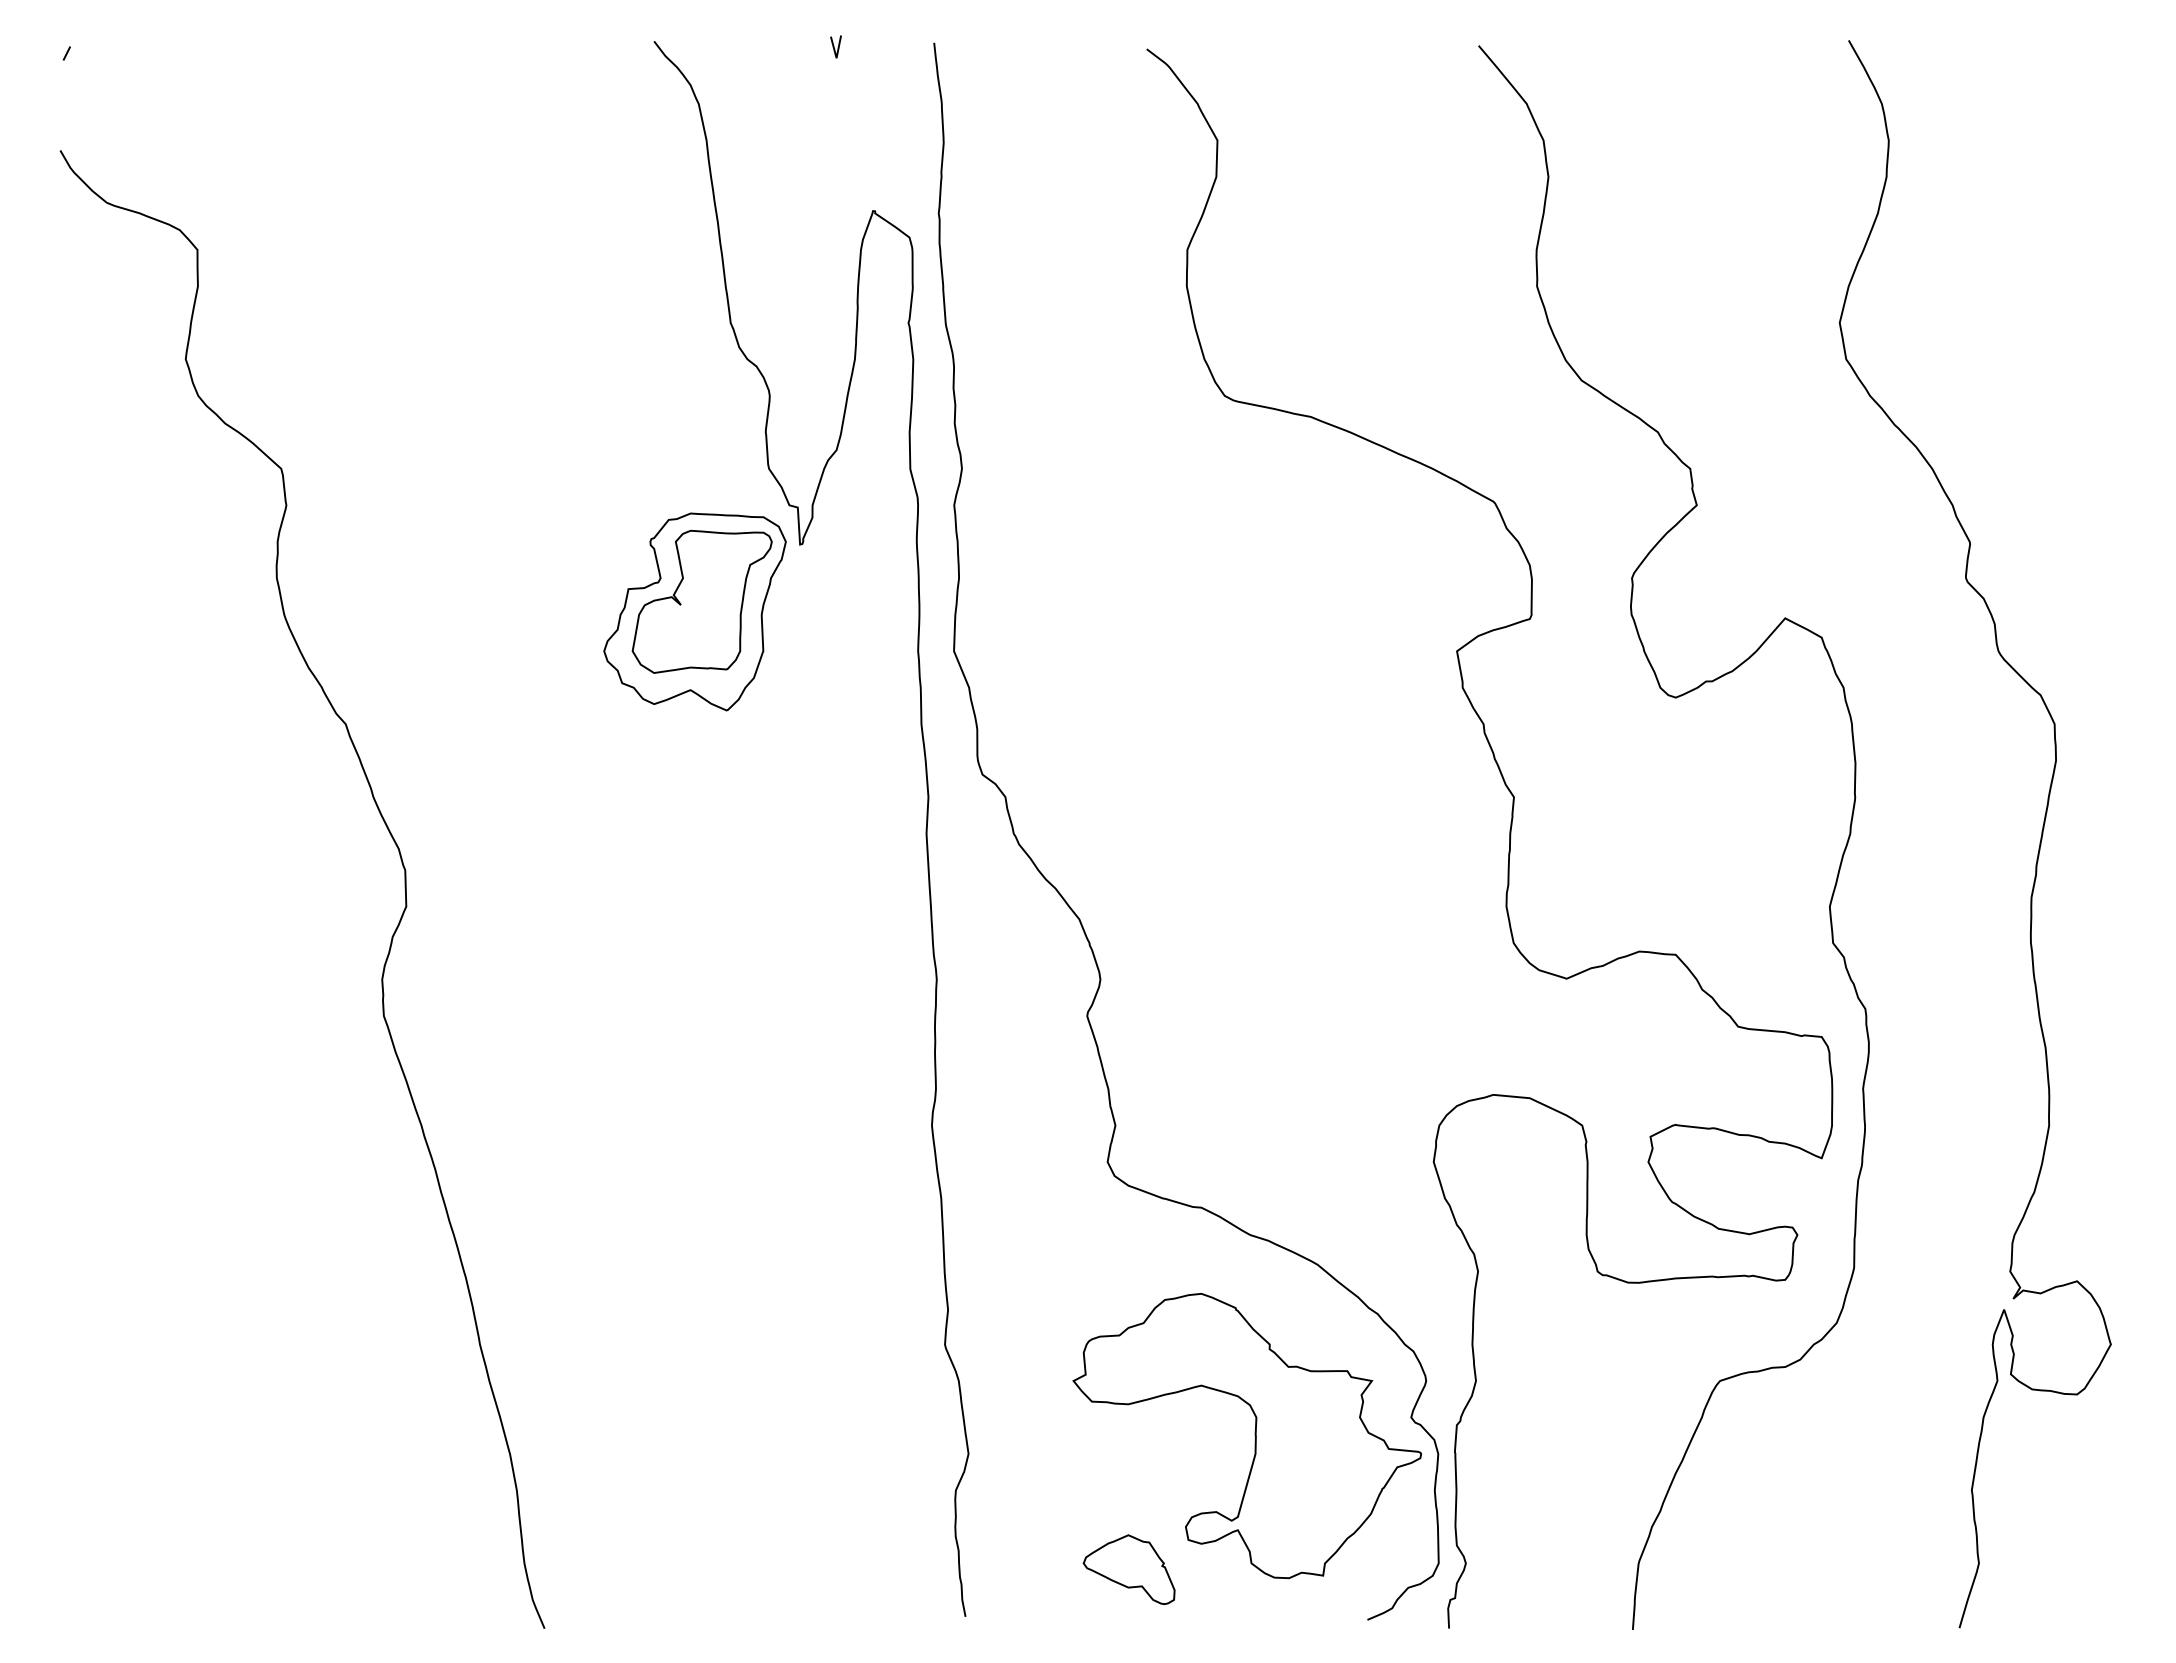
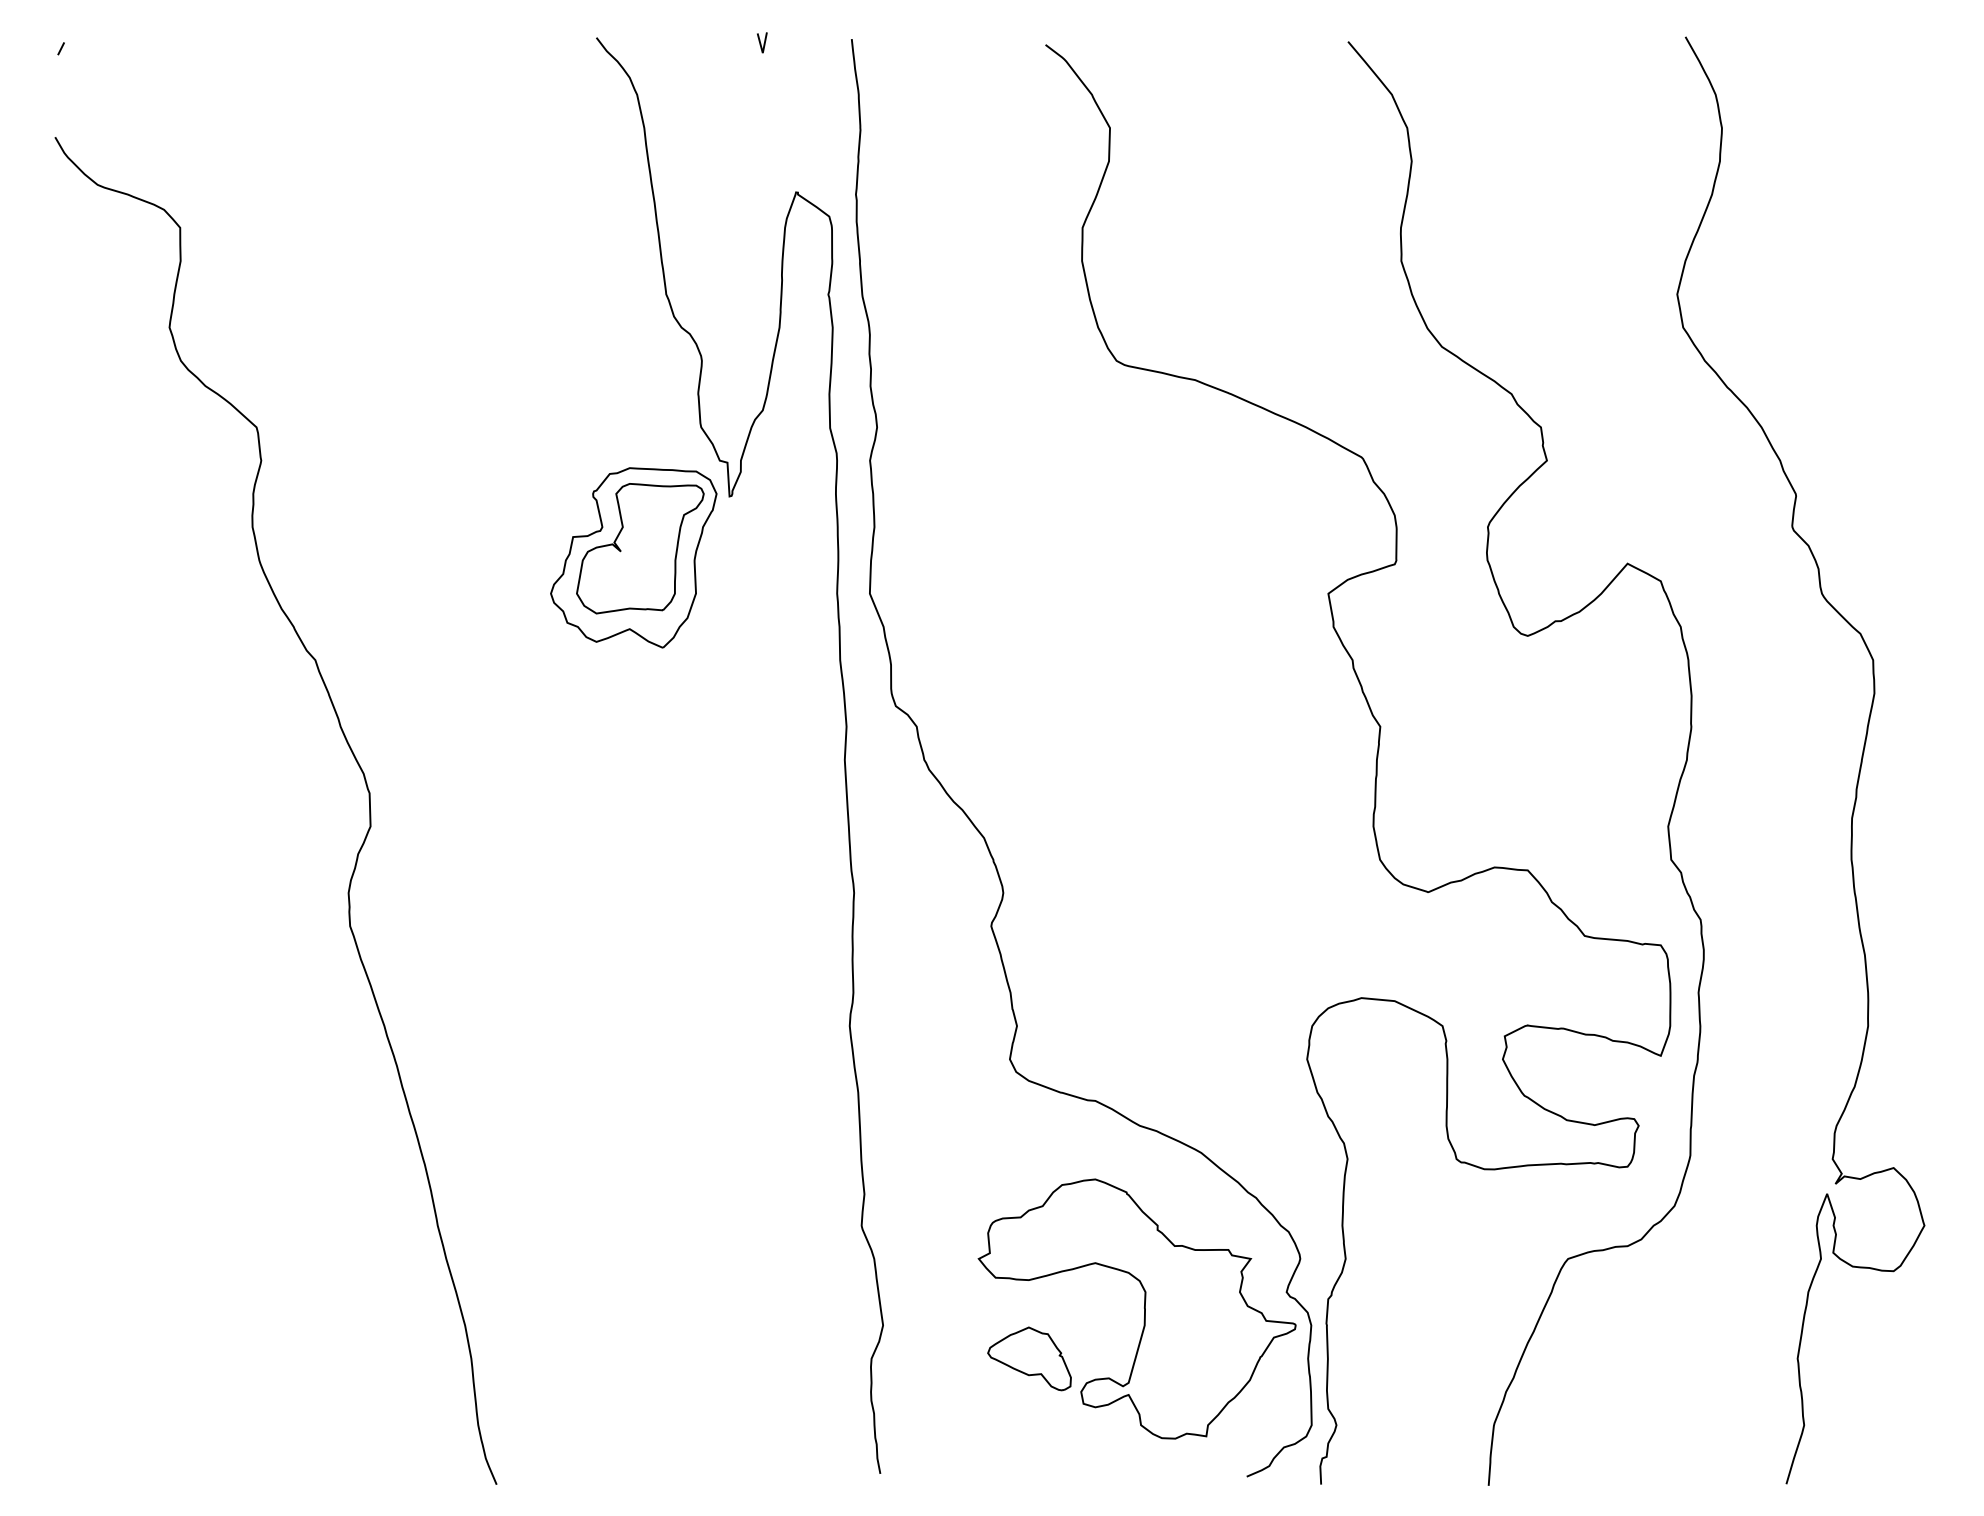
part: (1129, 1569) -> (1029, 1358), moved

